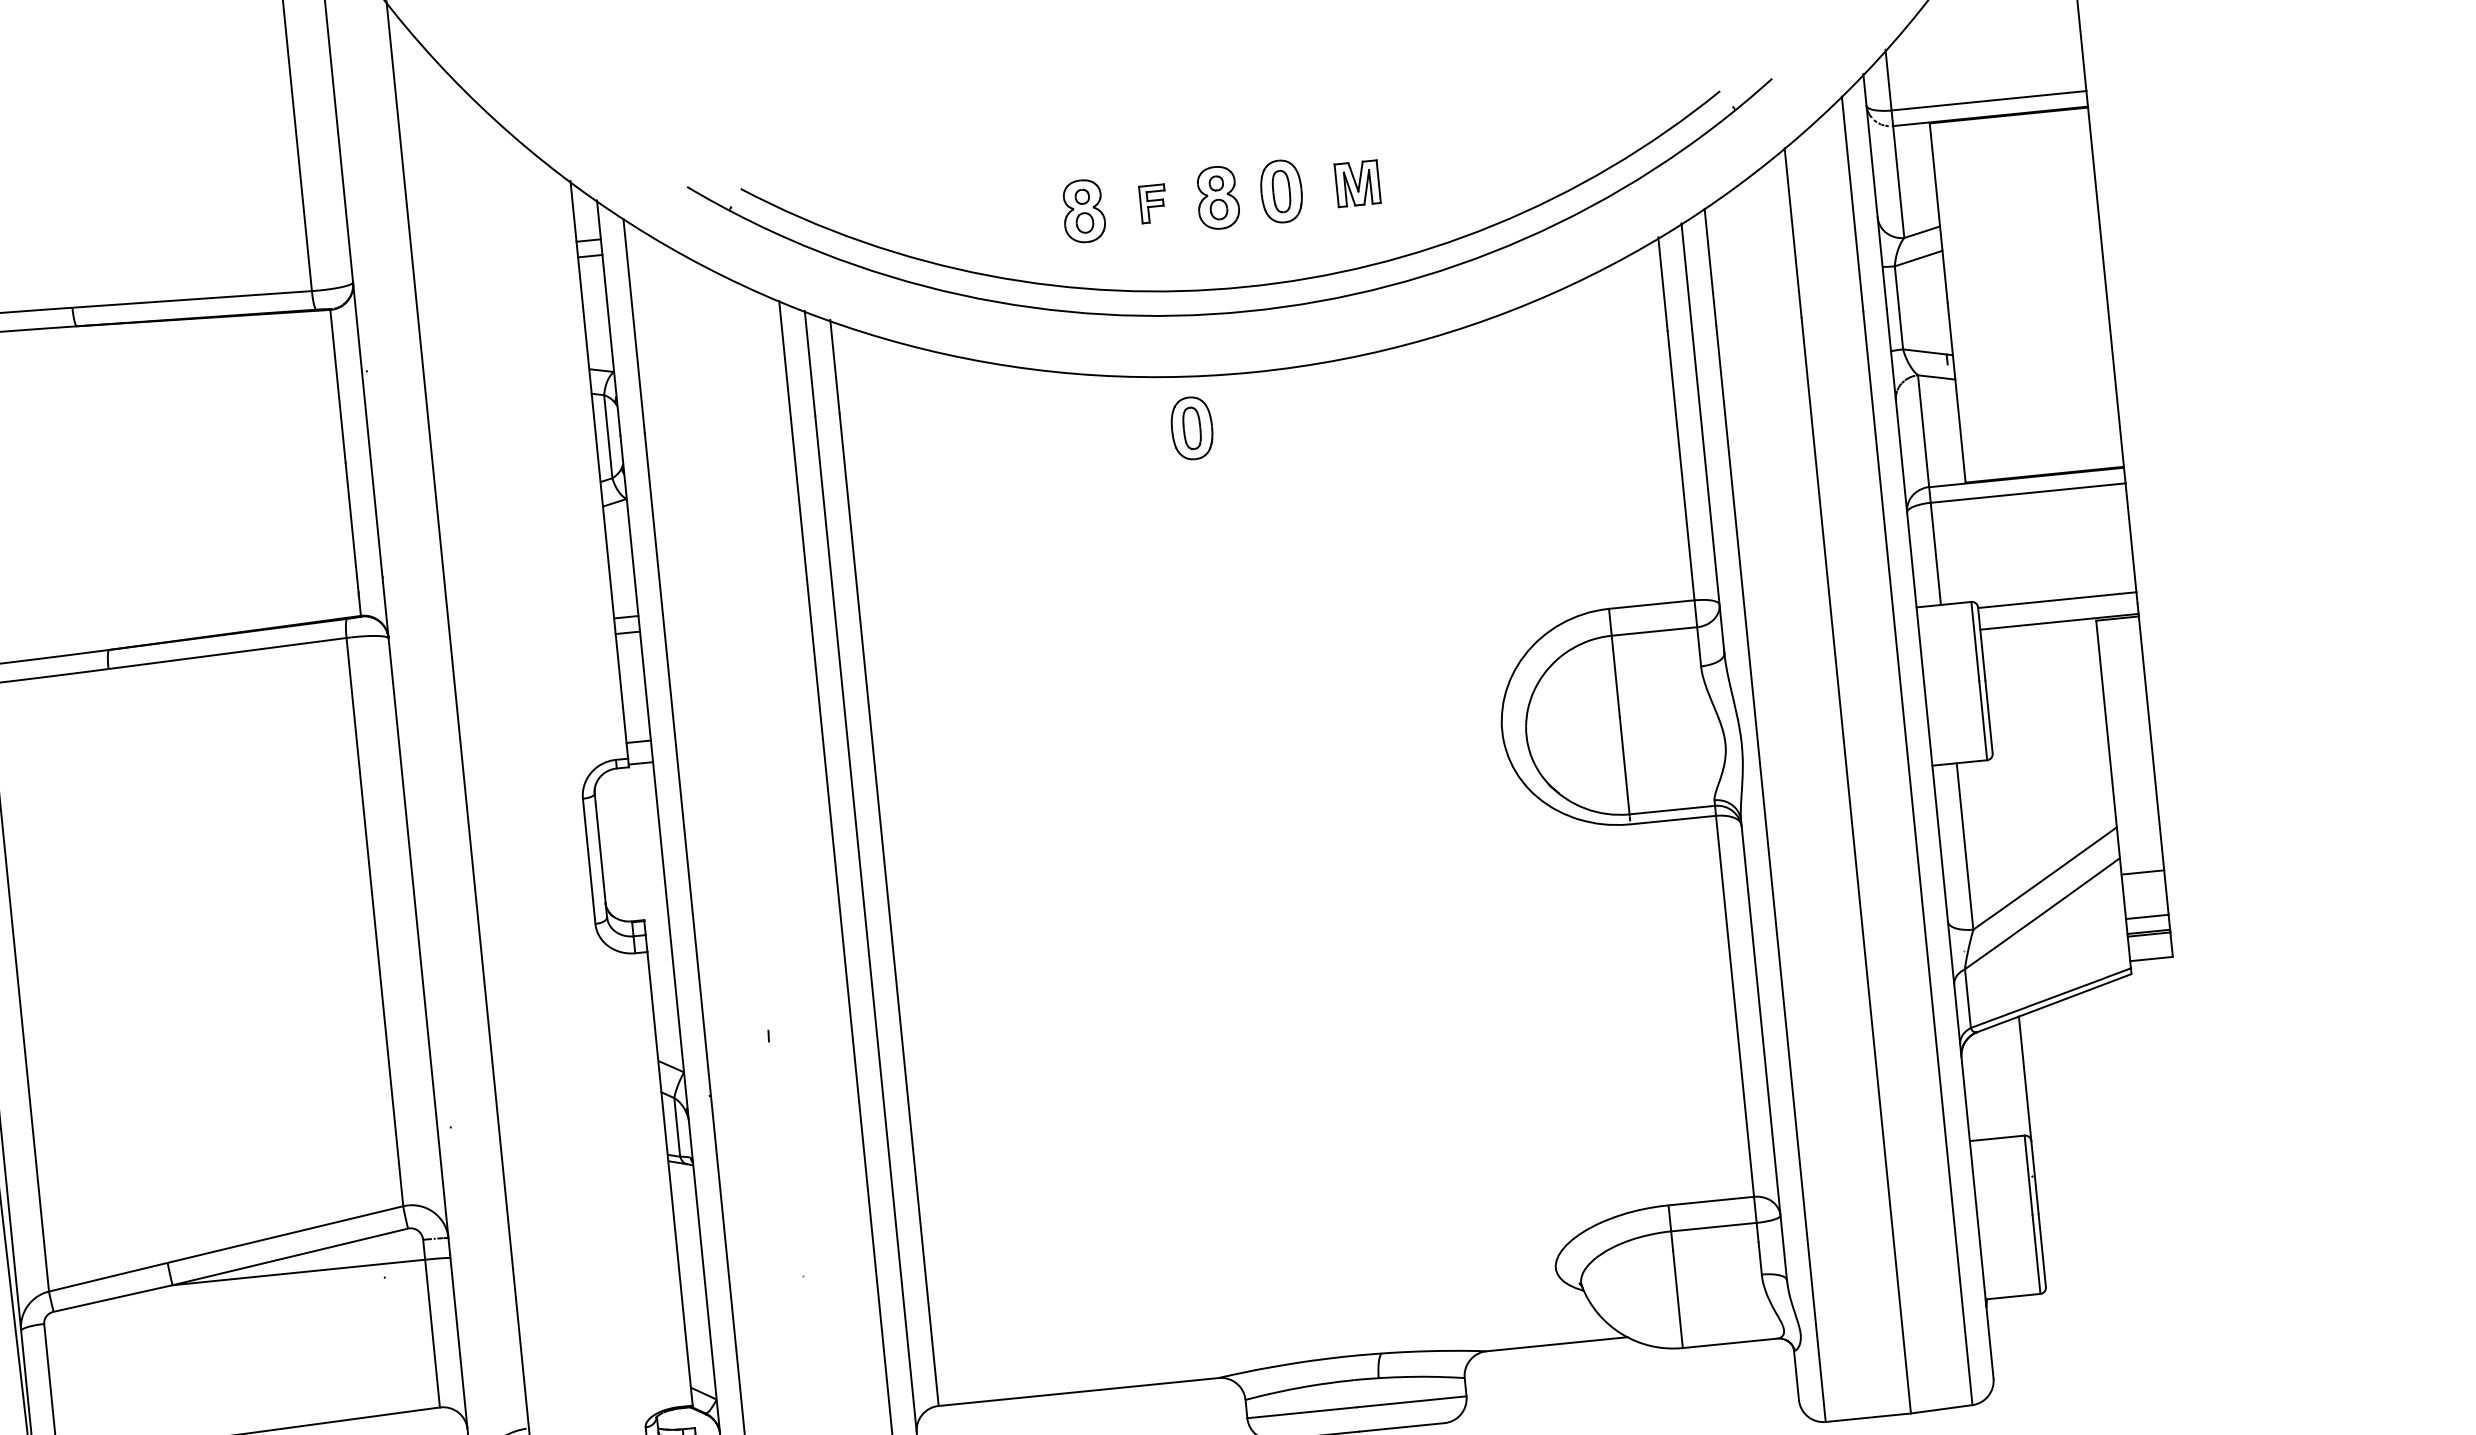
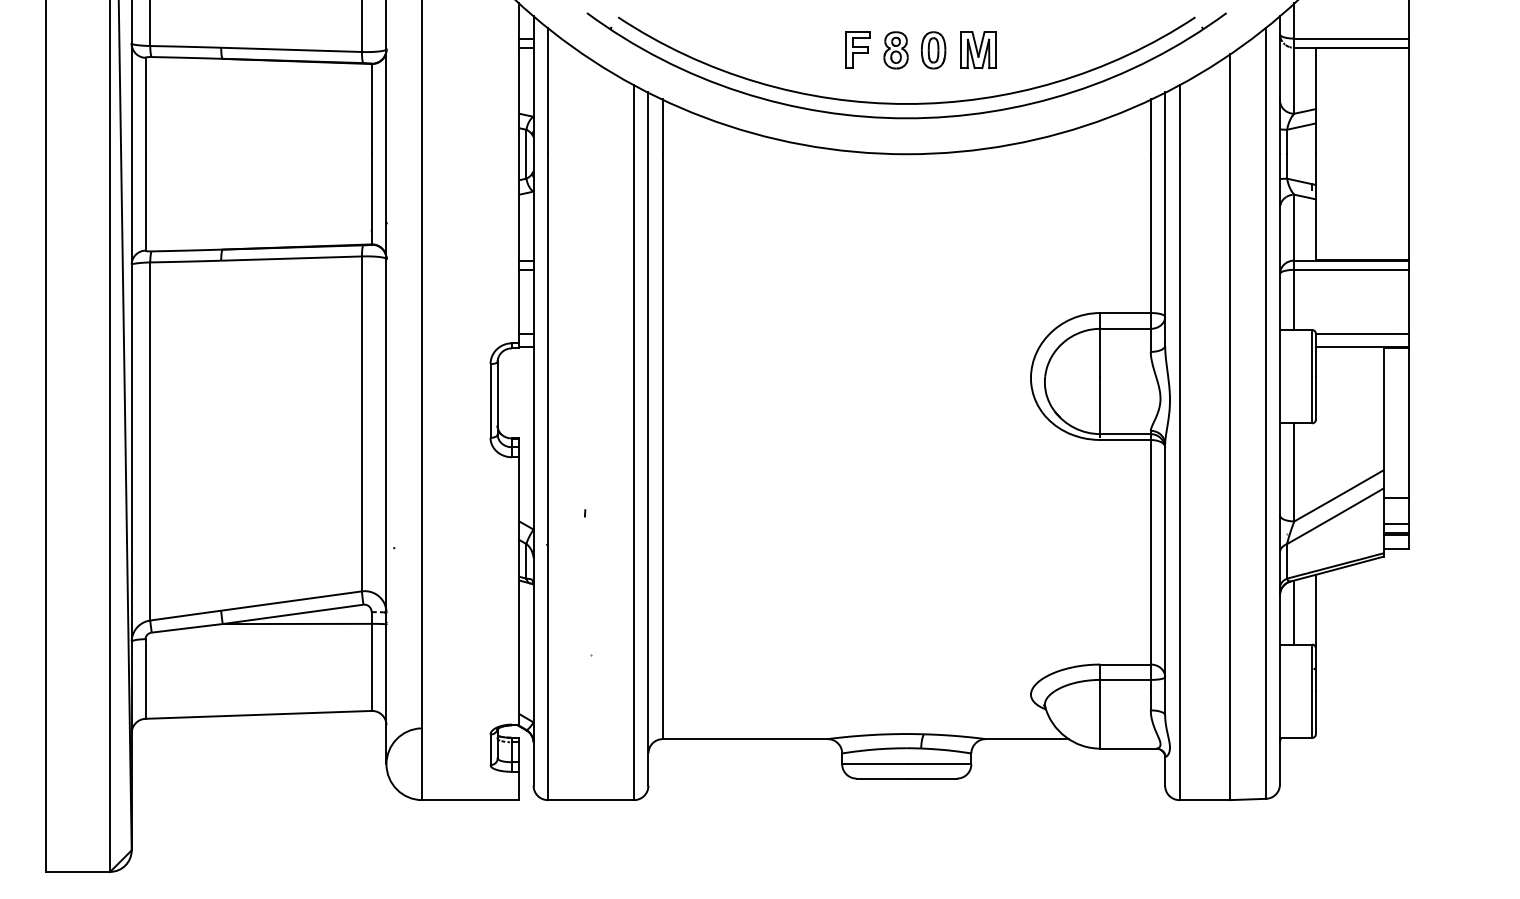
part: (1357, 184) -> (978, 50), size x1.43
part: (1152, 202) -> (857, 49), size x1.67
part: (1082, 211) -> (816, 50), removed
part: (1191, 428) -> (867, 183), removed
line: (1989, 1084) -> (1294, 612), added

